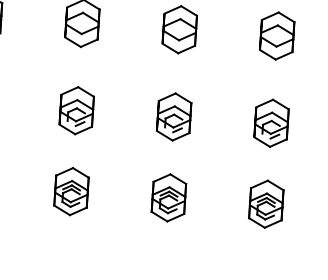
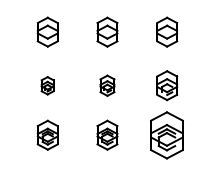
part: (76, 110) -> (47, 85), size x0.6
part: (174, 116) -> (107, 85), size x0.7
part: (266, 203) -> (167, 134), size x1.6

